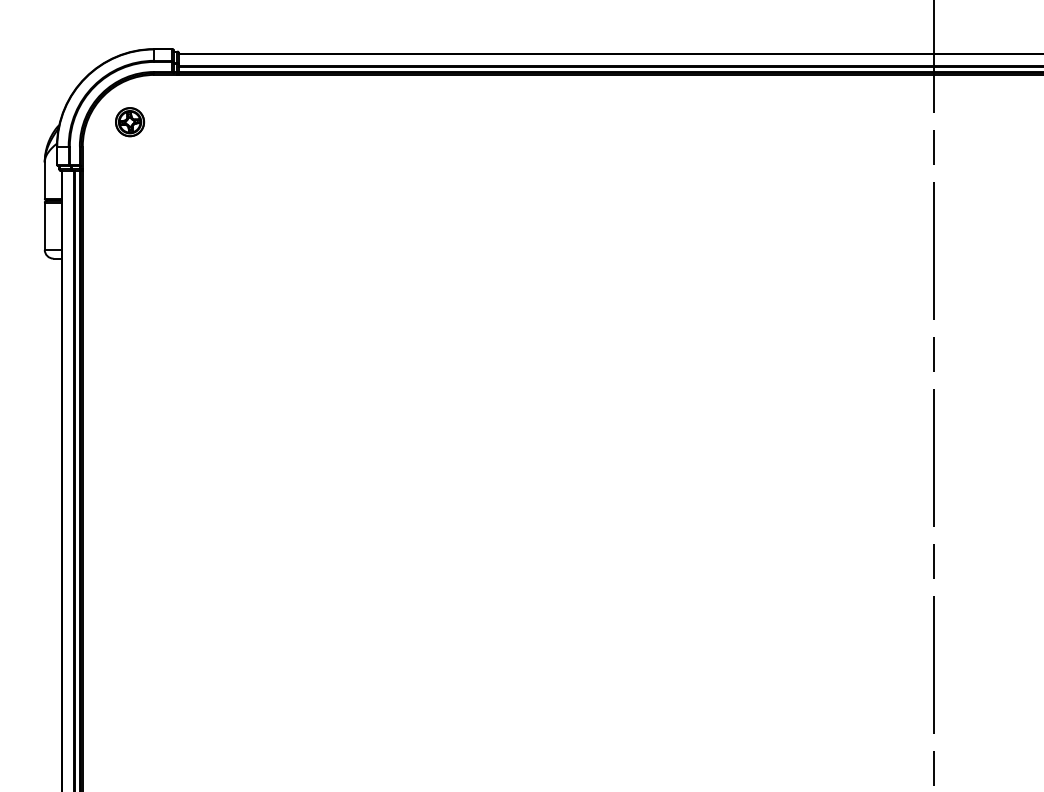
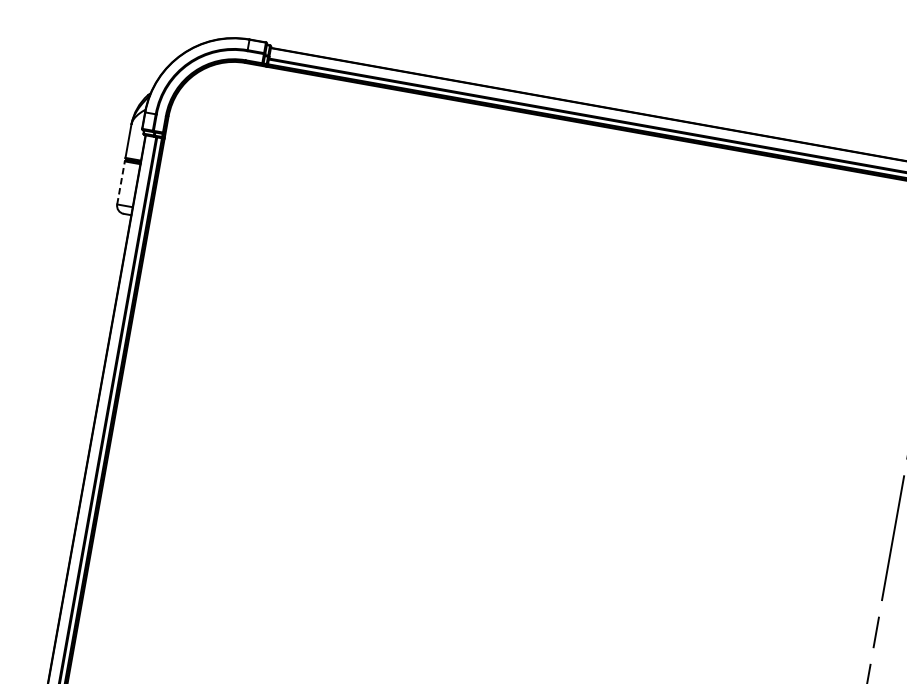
part: (130, 122) -> (215, 102), removed
line: (44, 226) -> (120, 183), solid -> dashed

